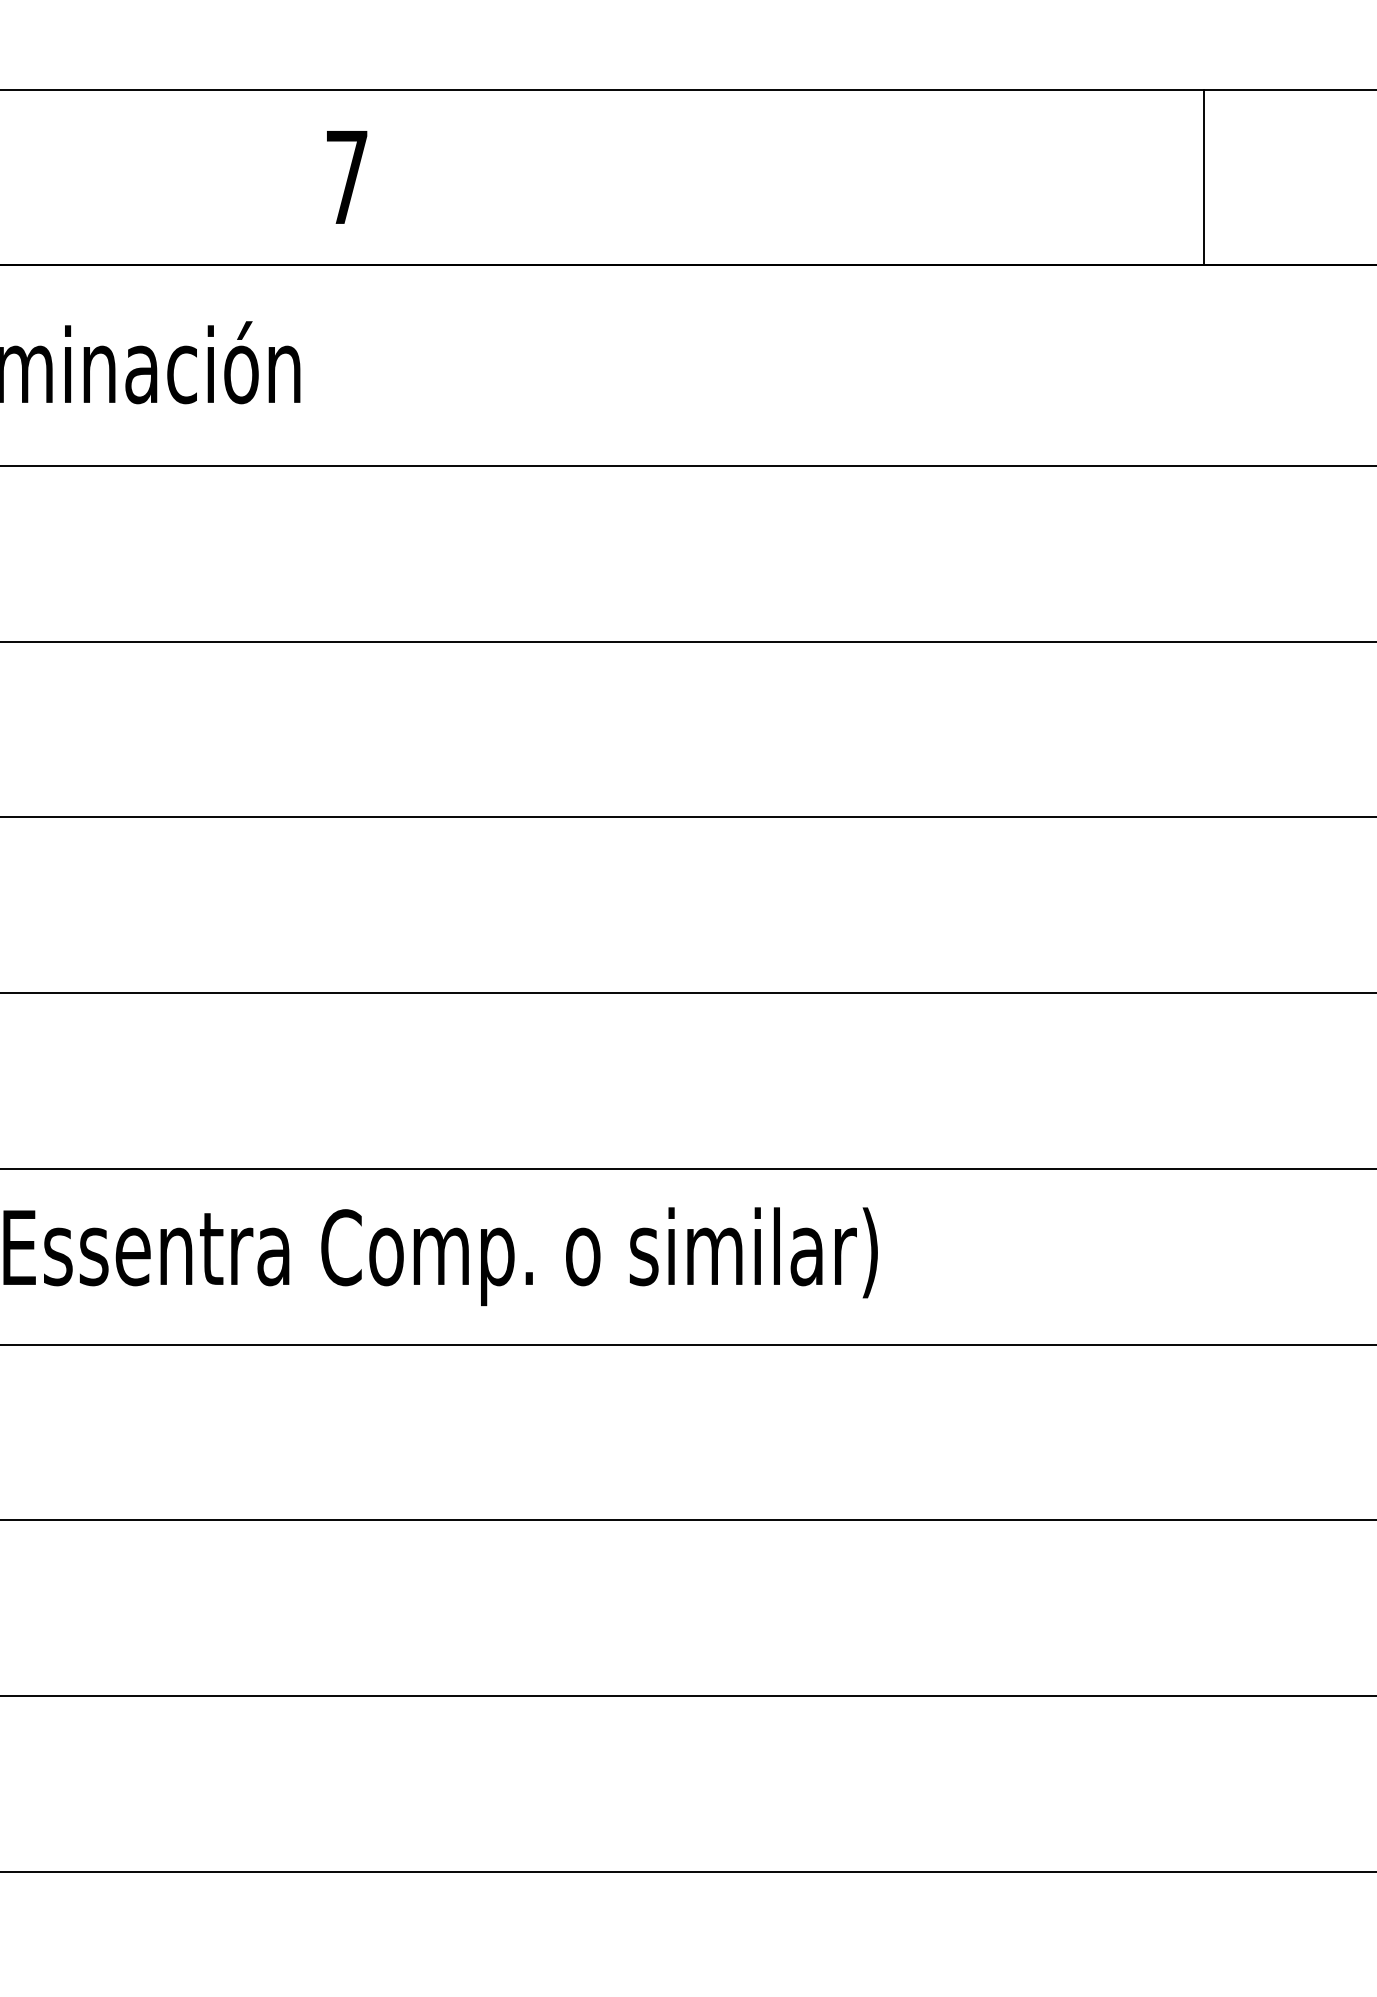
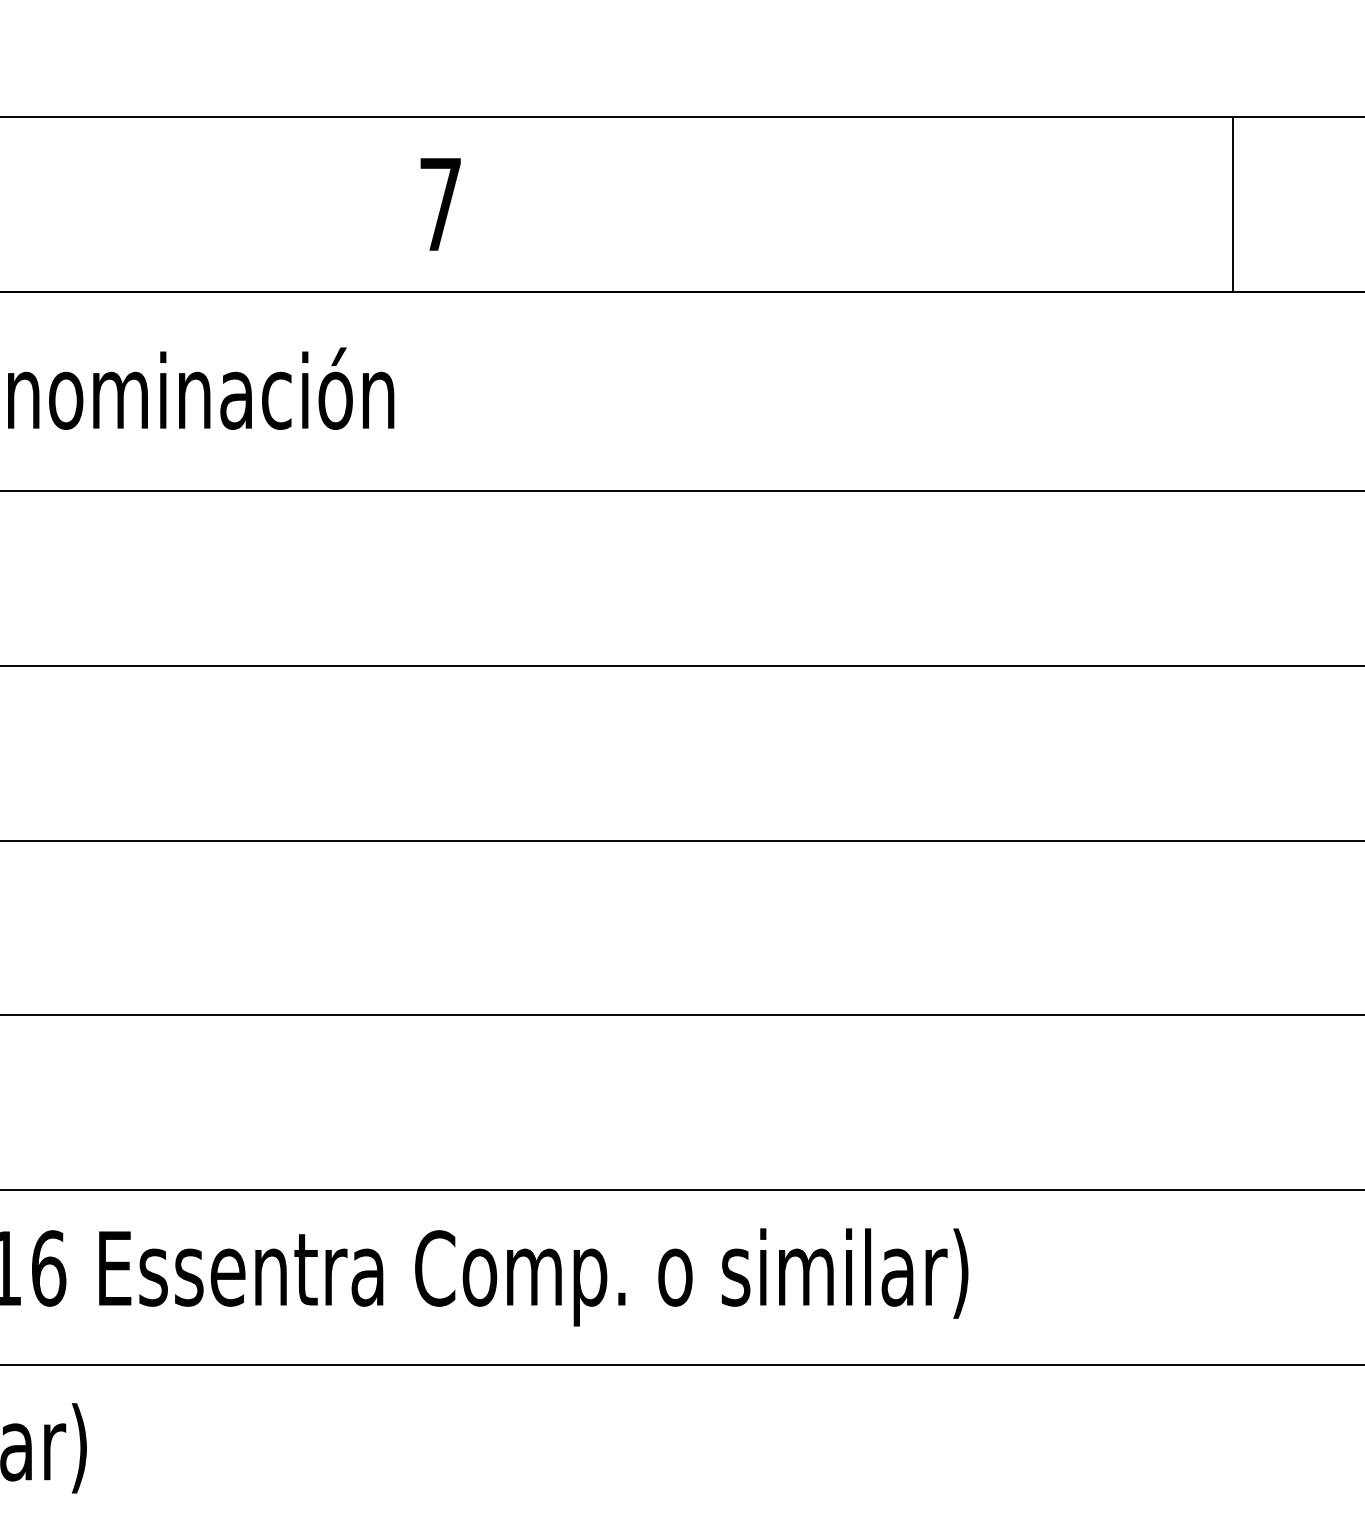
line: (1203, 177) -> (1233, 204), moved

